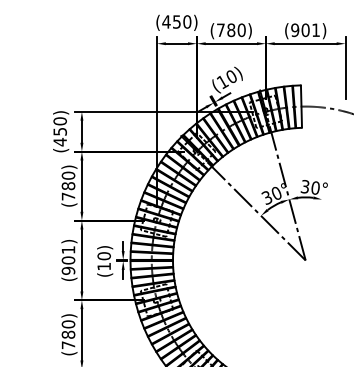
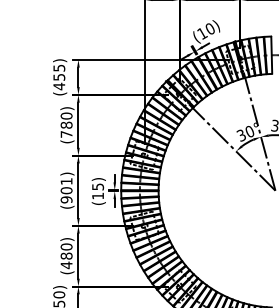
text: (59, 121) -> (58, 68), (450) -> (455)
text: (103, 256) -> (97, 187), (10) -> (15)
text: (68, 345) -> (66, 265), (780) -> (480)

